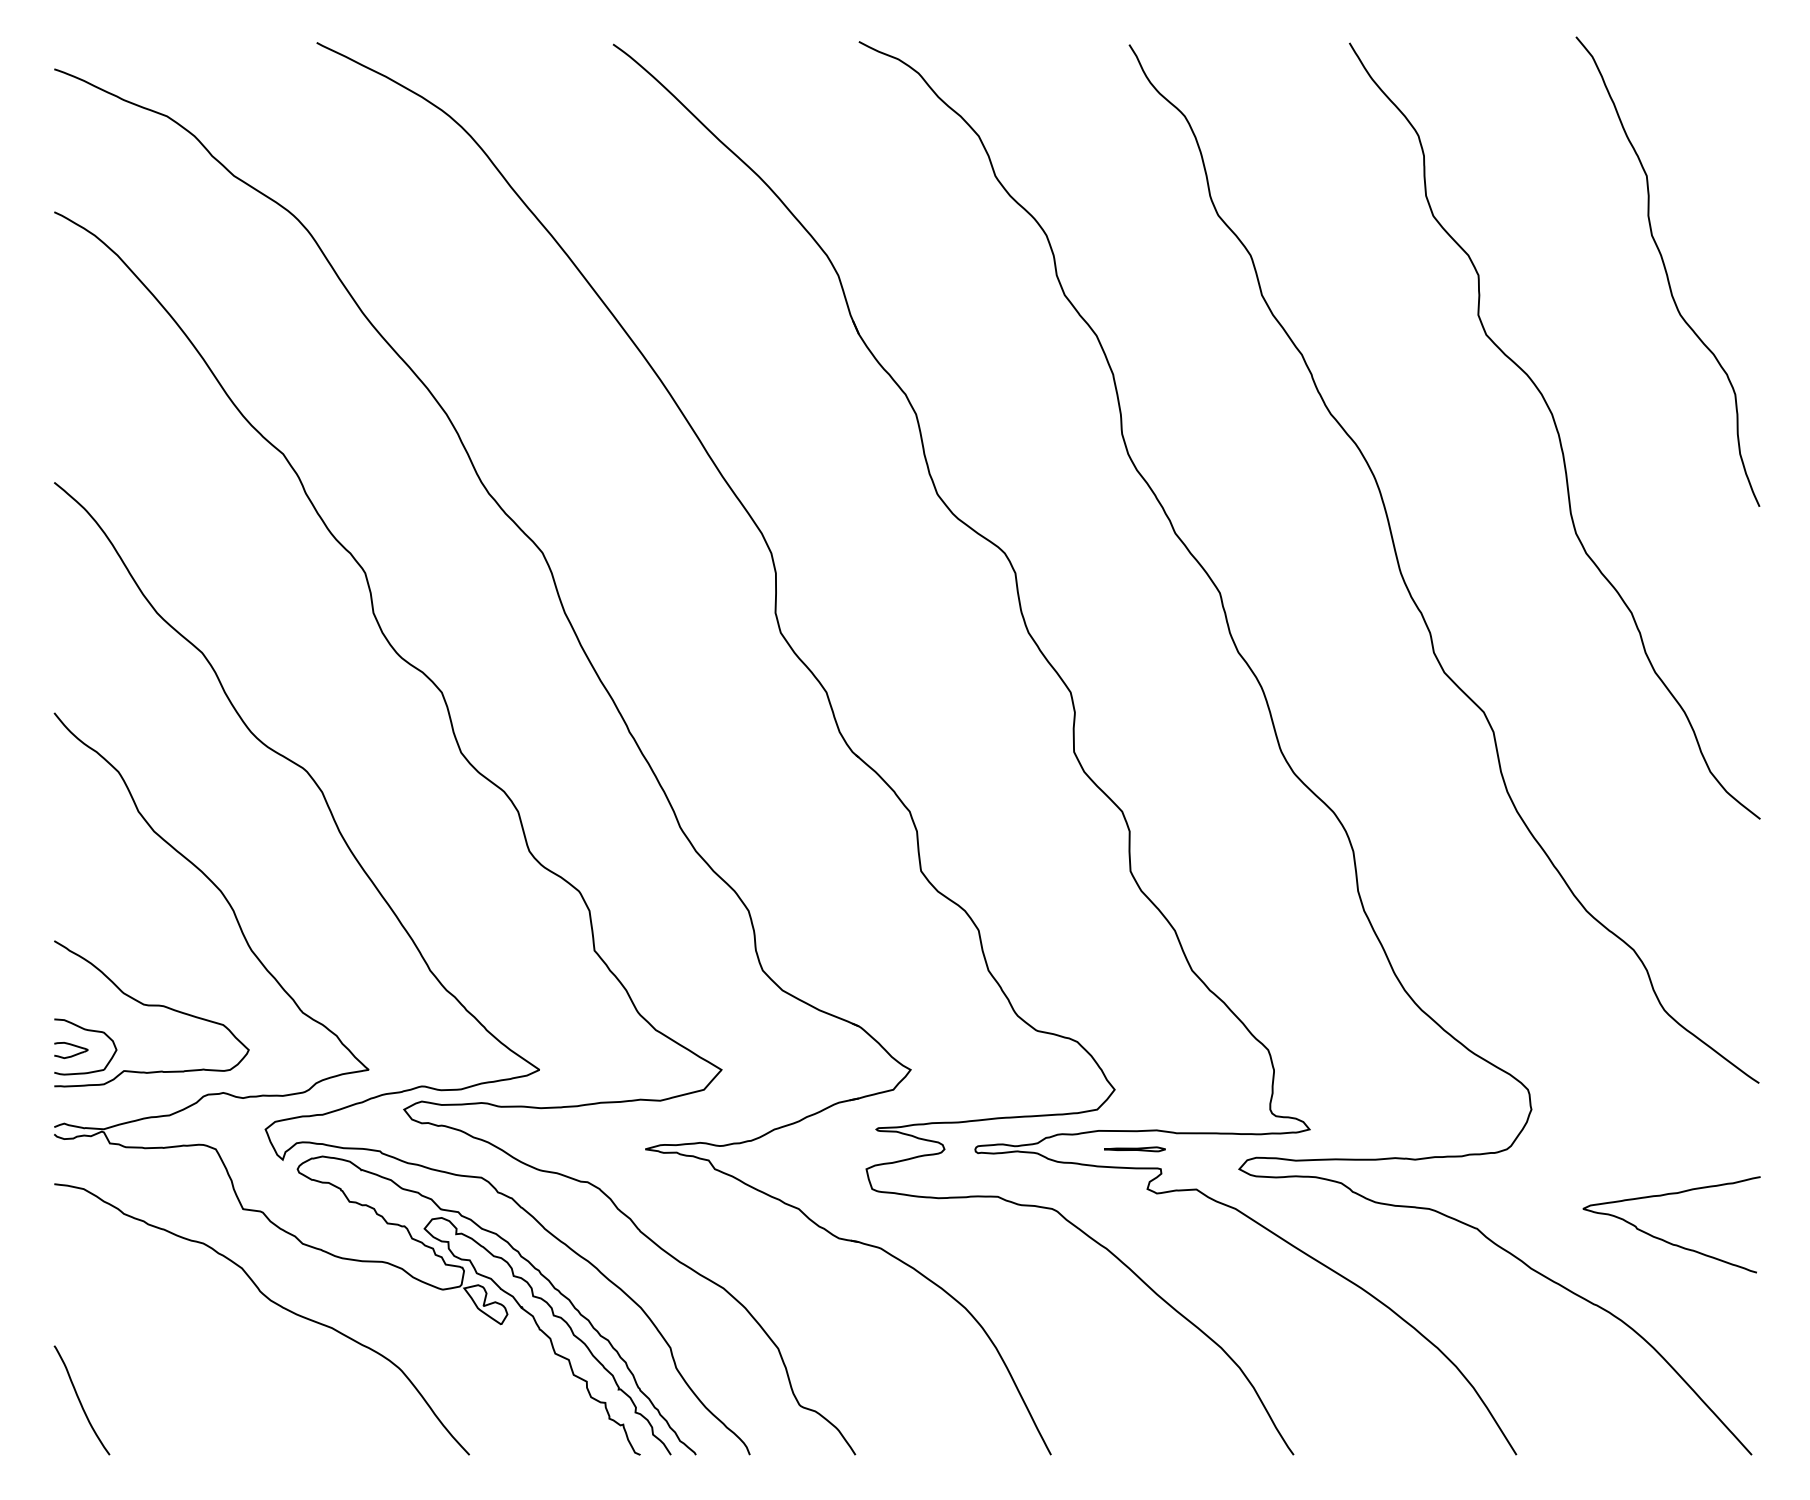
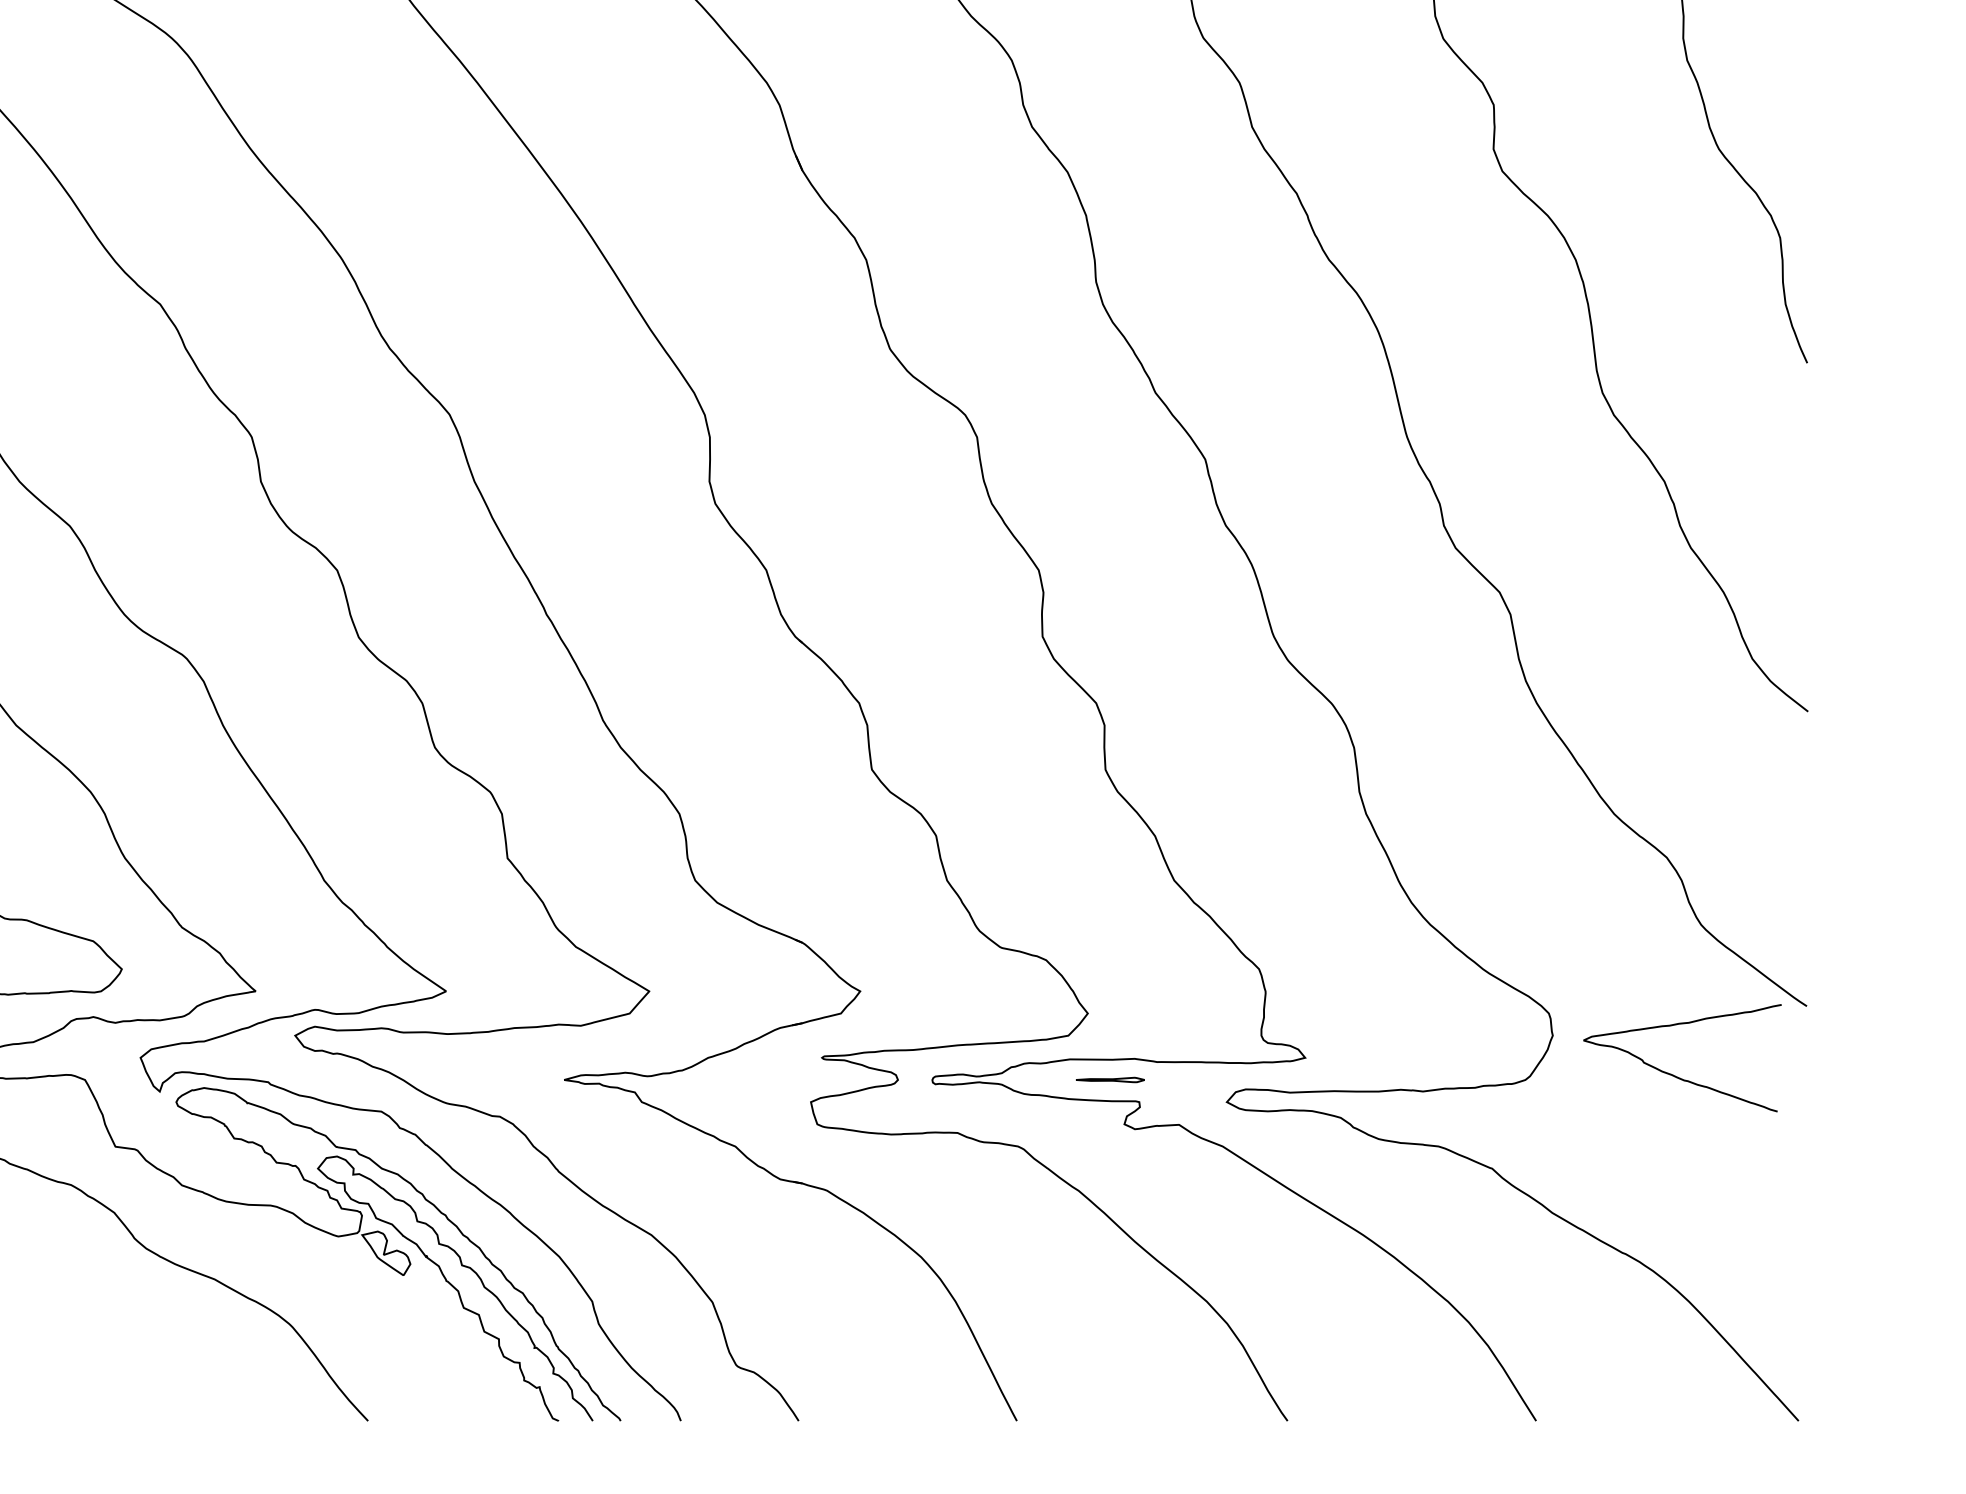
curve: (1664, 1239) -> (1674, 1074), moved

